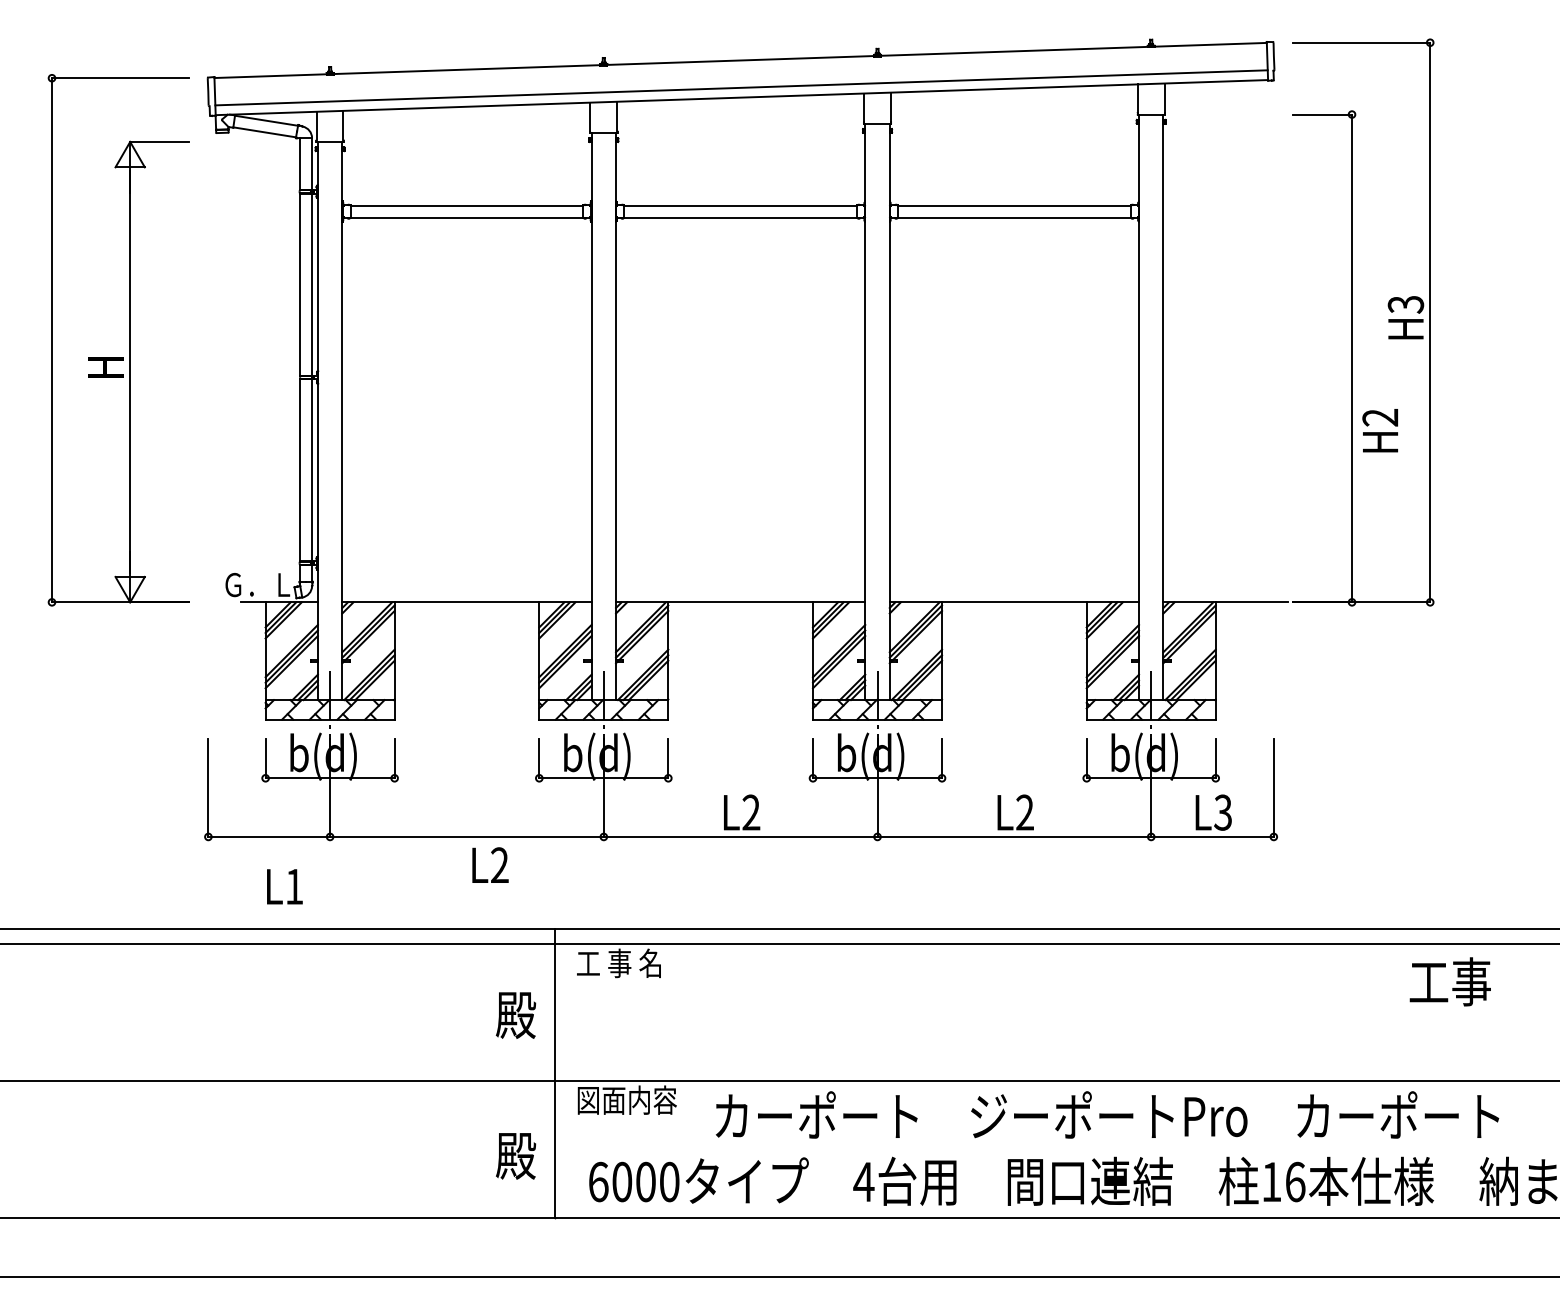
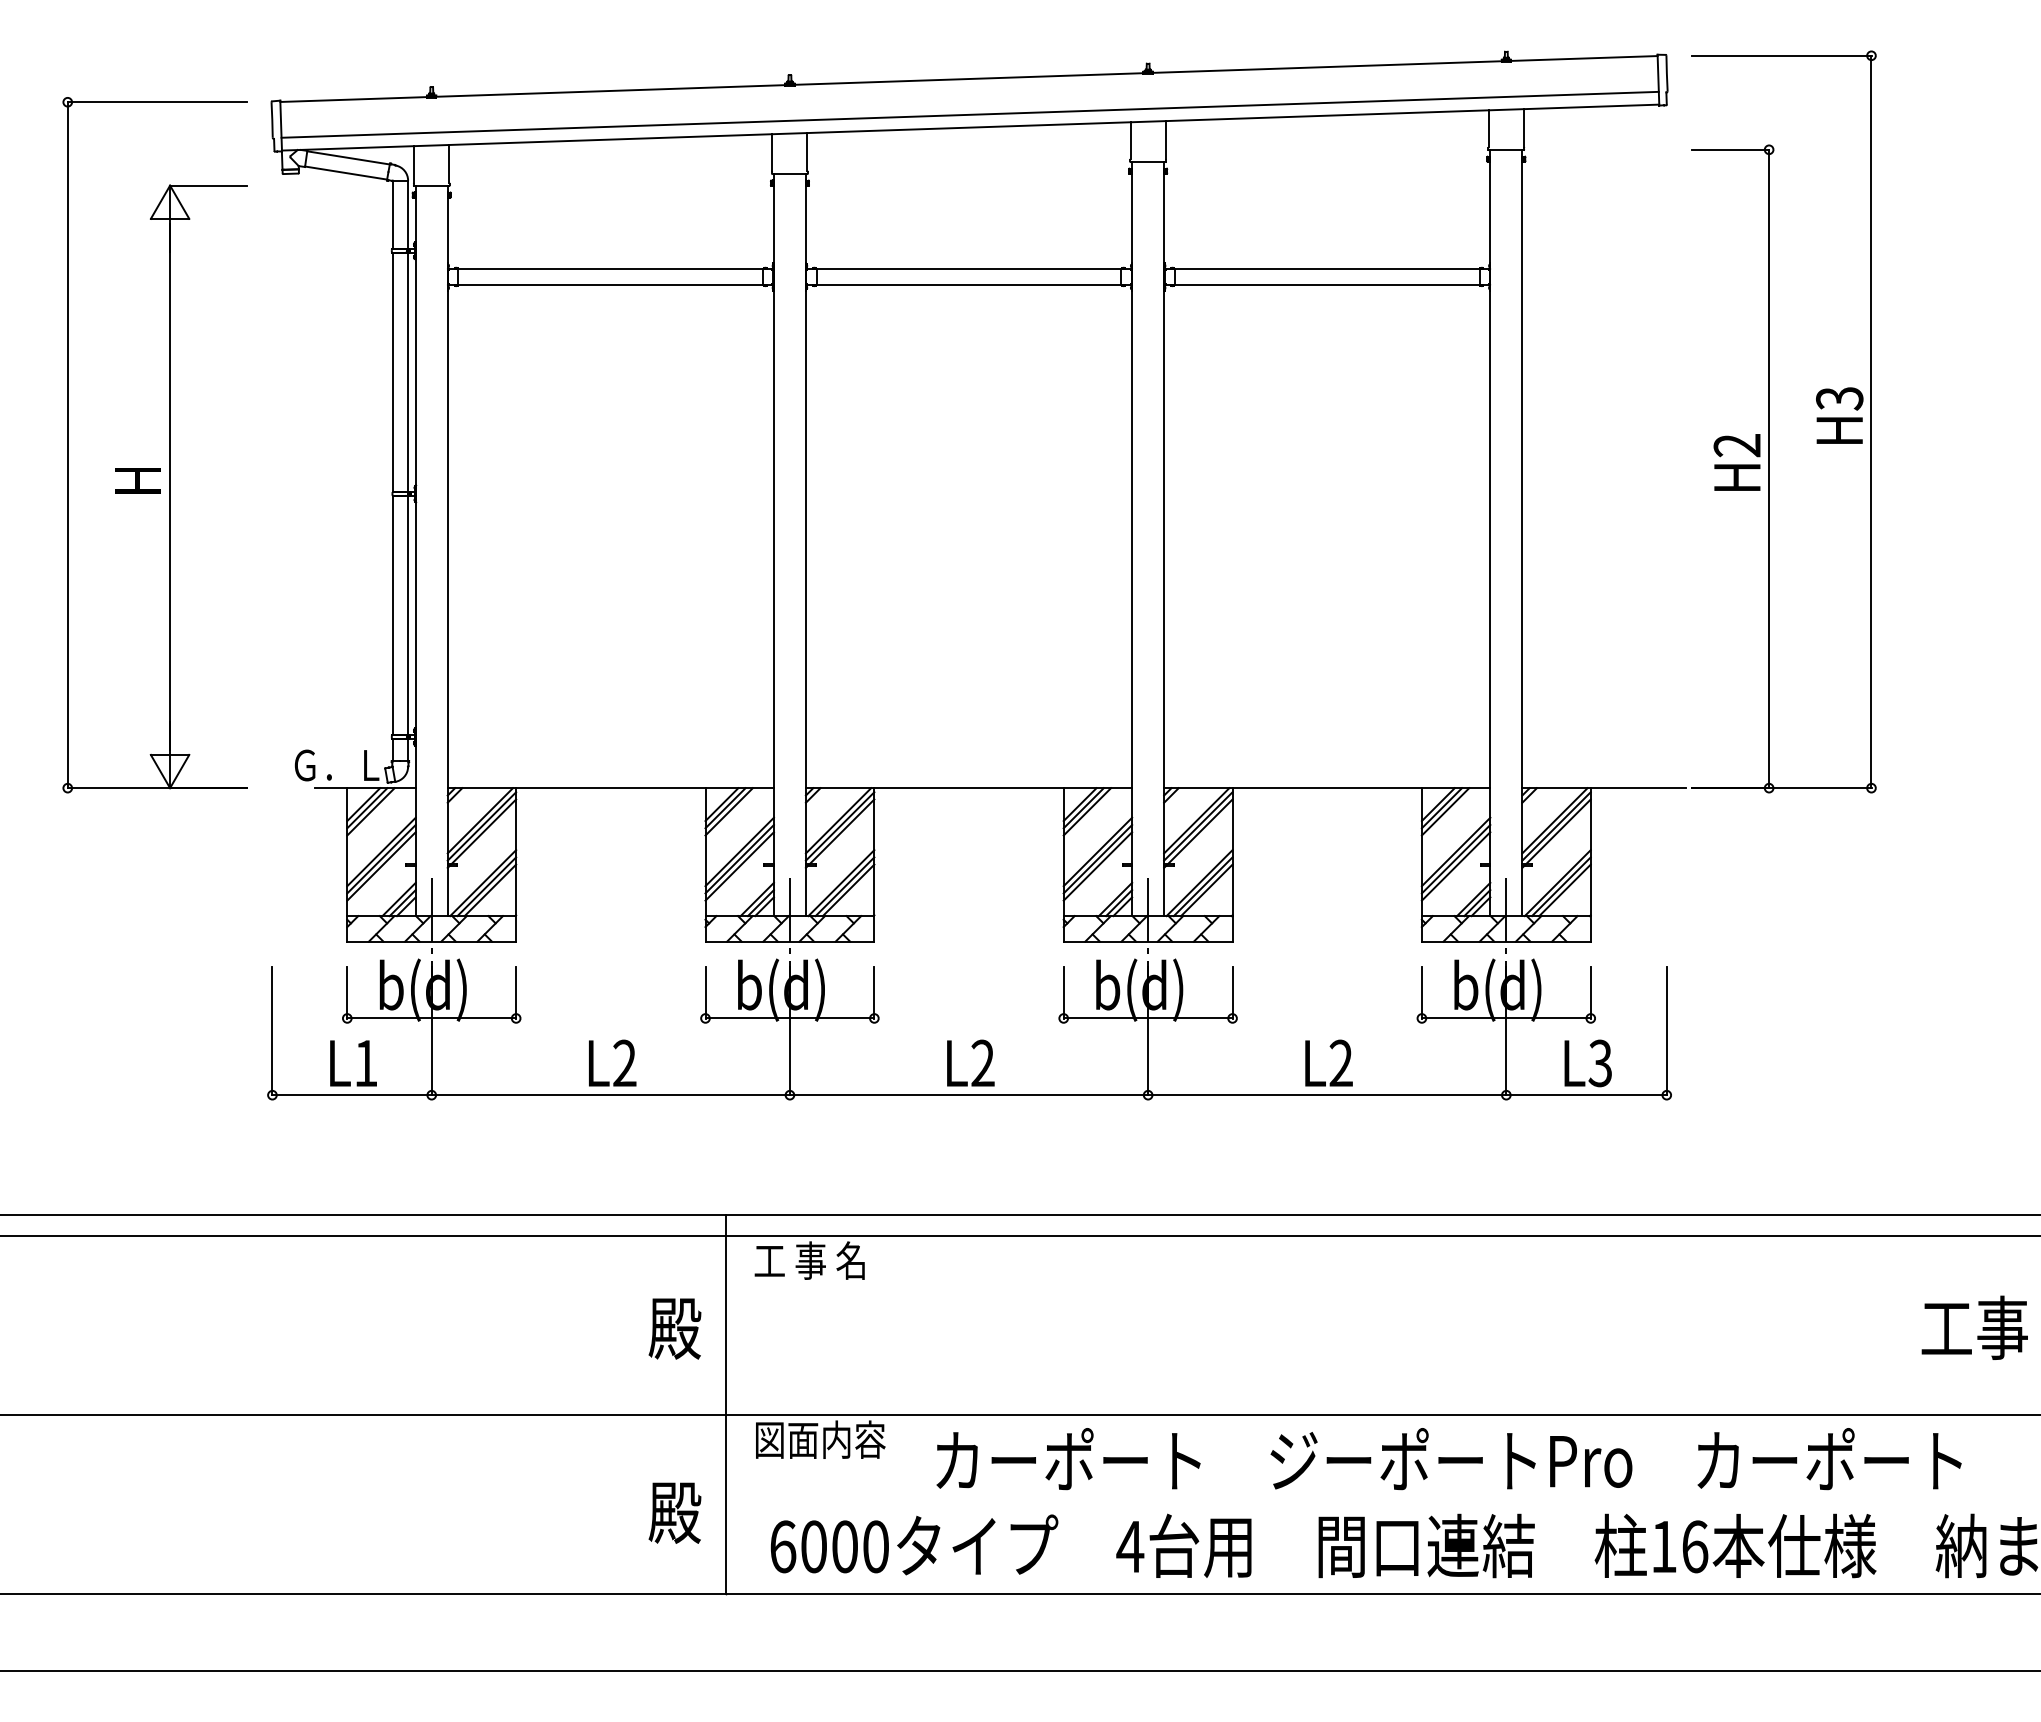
text: (1379, 430) -> (1736, 462), moved
text: (490, 864) -> (612, 1062), moved
text: (284, 886) -> (353, 1063), moved
text: (1450, 981) -> (1974, 1327), moved

